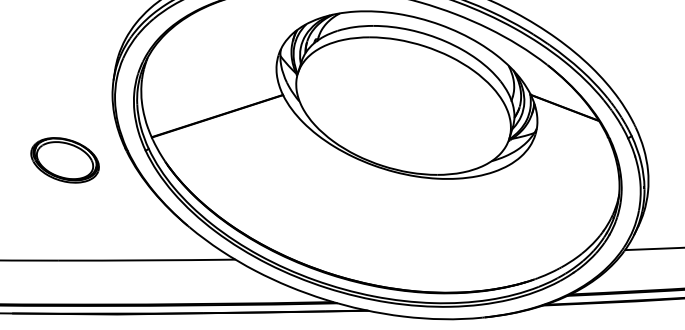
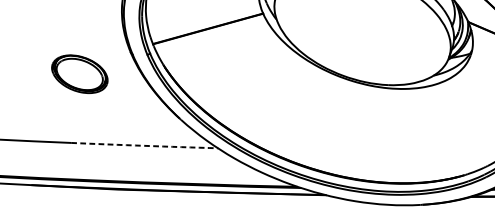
part: (64, 160) -> (79, 74), moved
arc: (146, 260) -> (144, 145), solid -> dashed

